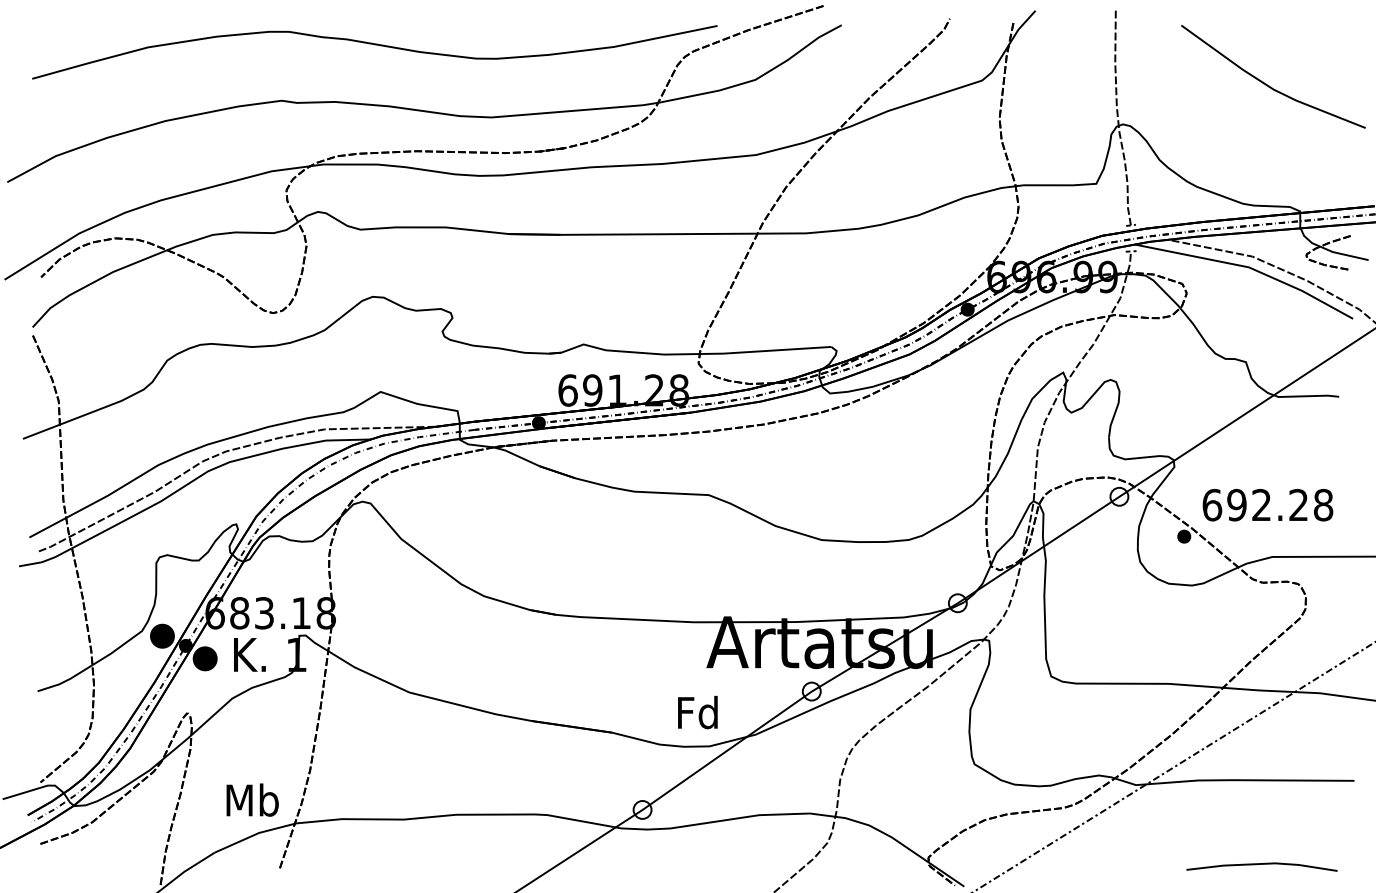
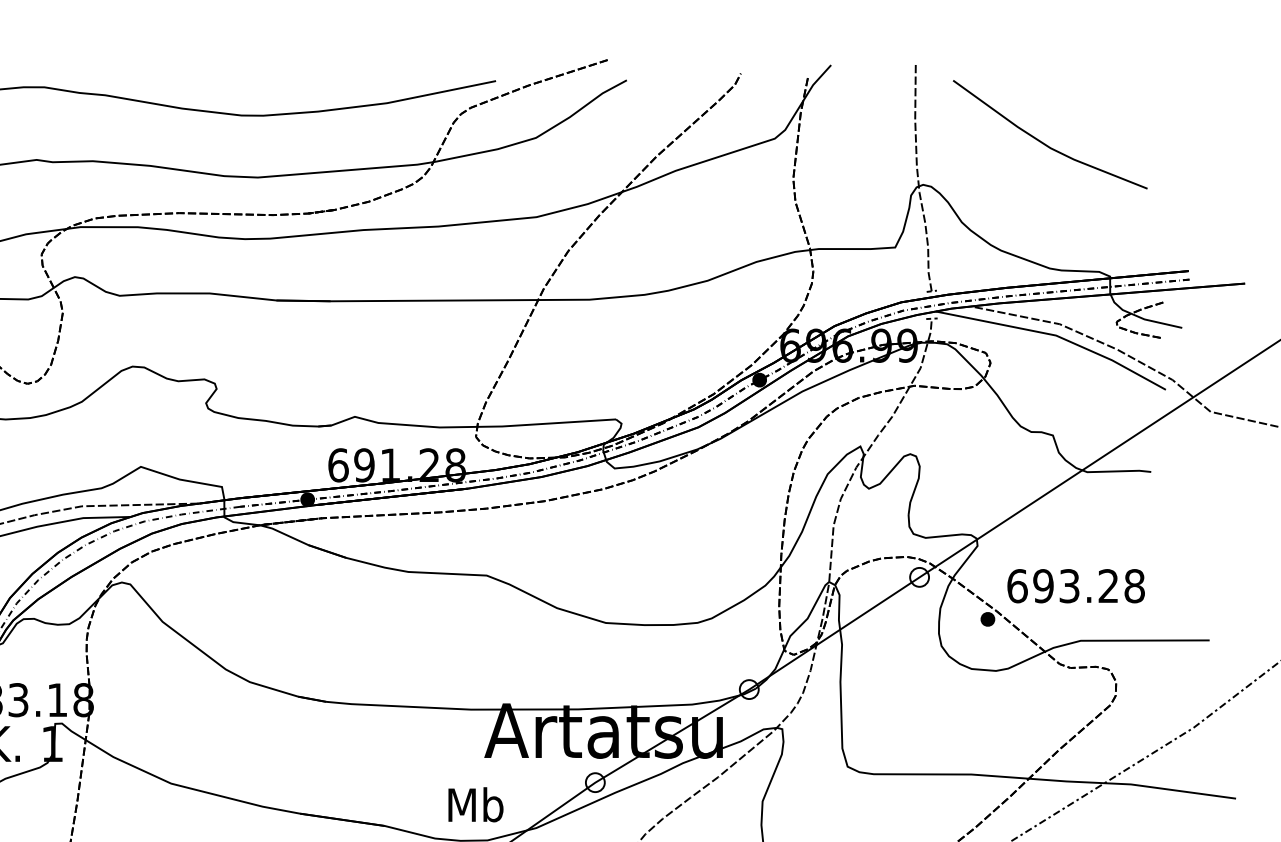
line: (1269, 85) -> (1046, 143), moved
text: (1261, 505) -> (1069, 586), 692.28 -> 693.28
text: (698, 712) -> (475, 804), Fd -> Mb

